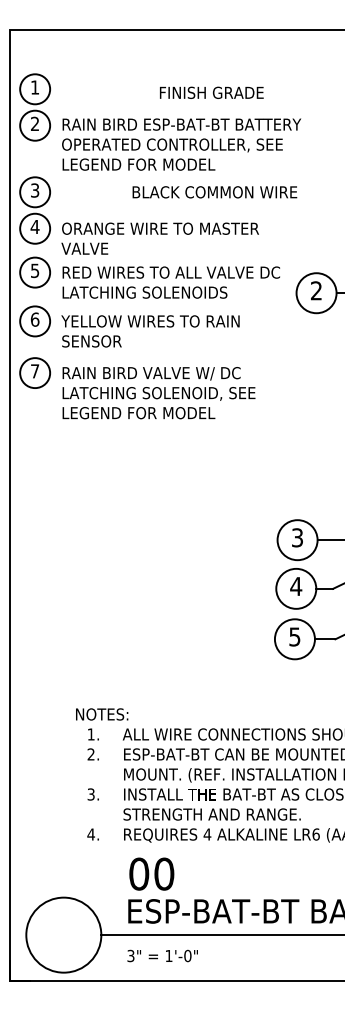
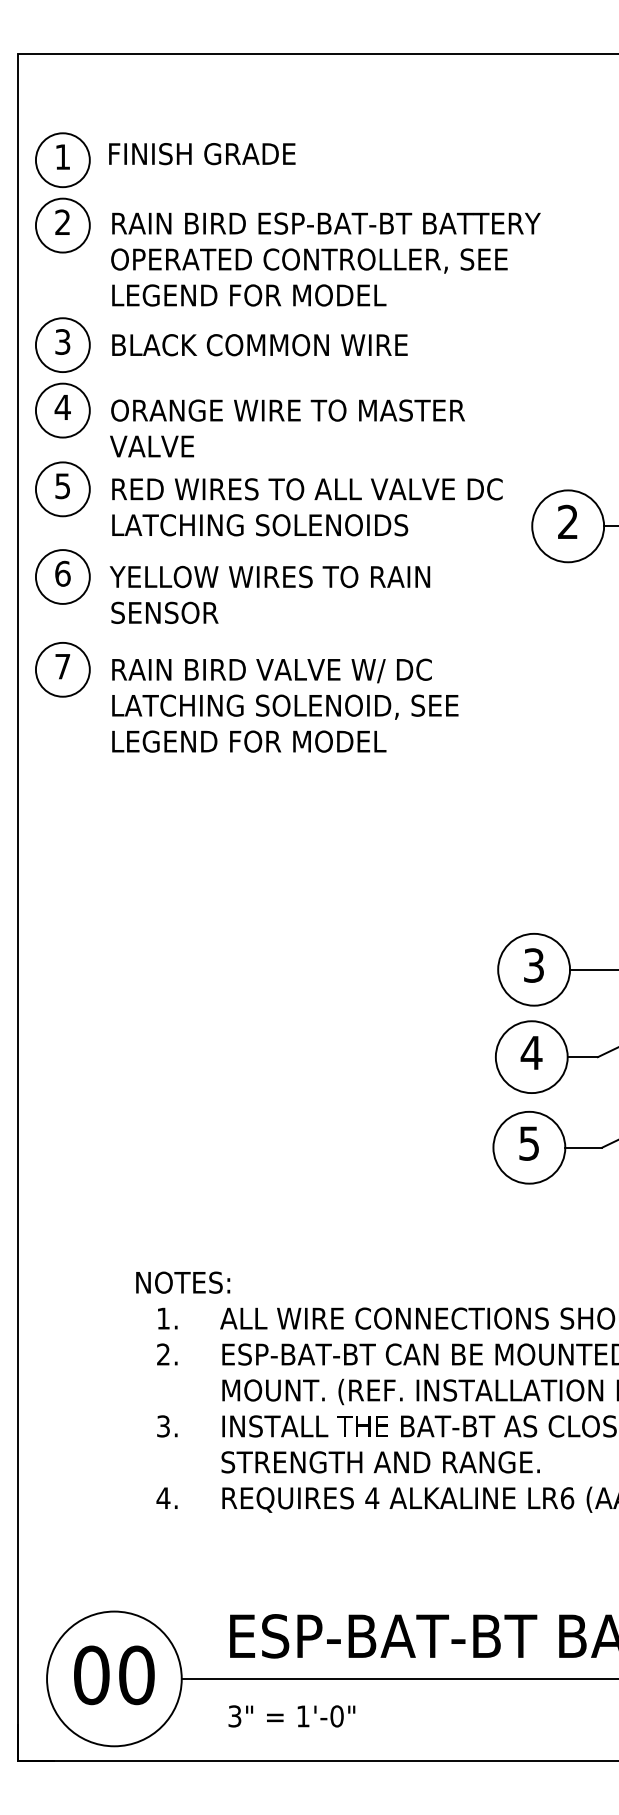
text: (211, 92) -> (201, 153), moved
text: (214, 192) -> (259, 345), moved
text: (151, 873) -> (113, 1674), moved

